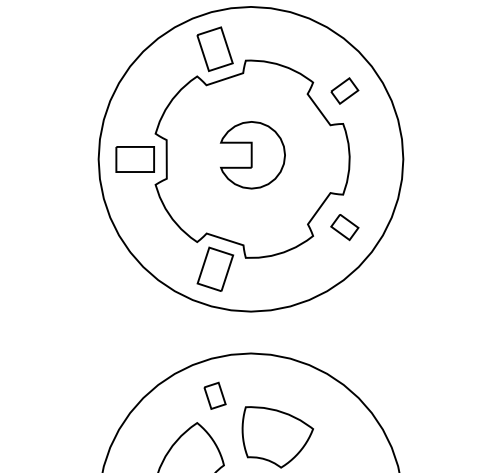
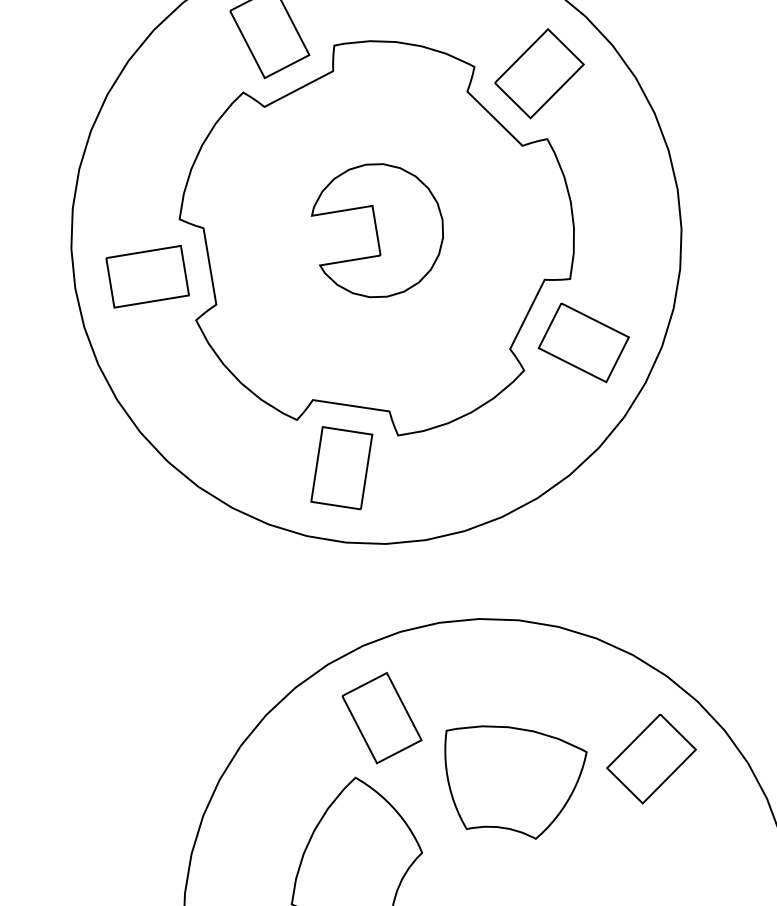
part: (344, 90) -> (539, 72), size x1.67
part: (344, 227) -> (583, 343), size x1.67
part: (214, 395) -> (380, 717), size x1.67
part: (344, 437) -> (651, 758), added

